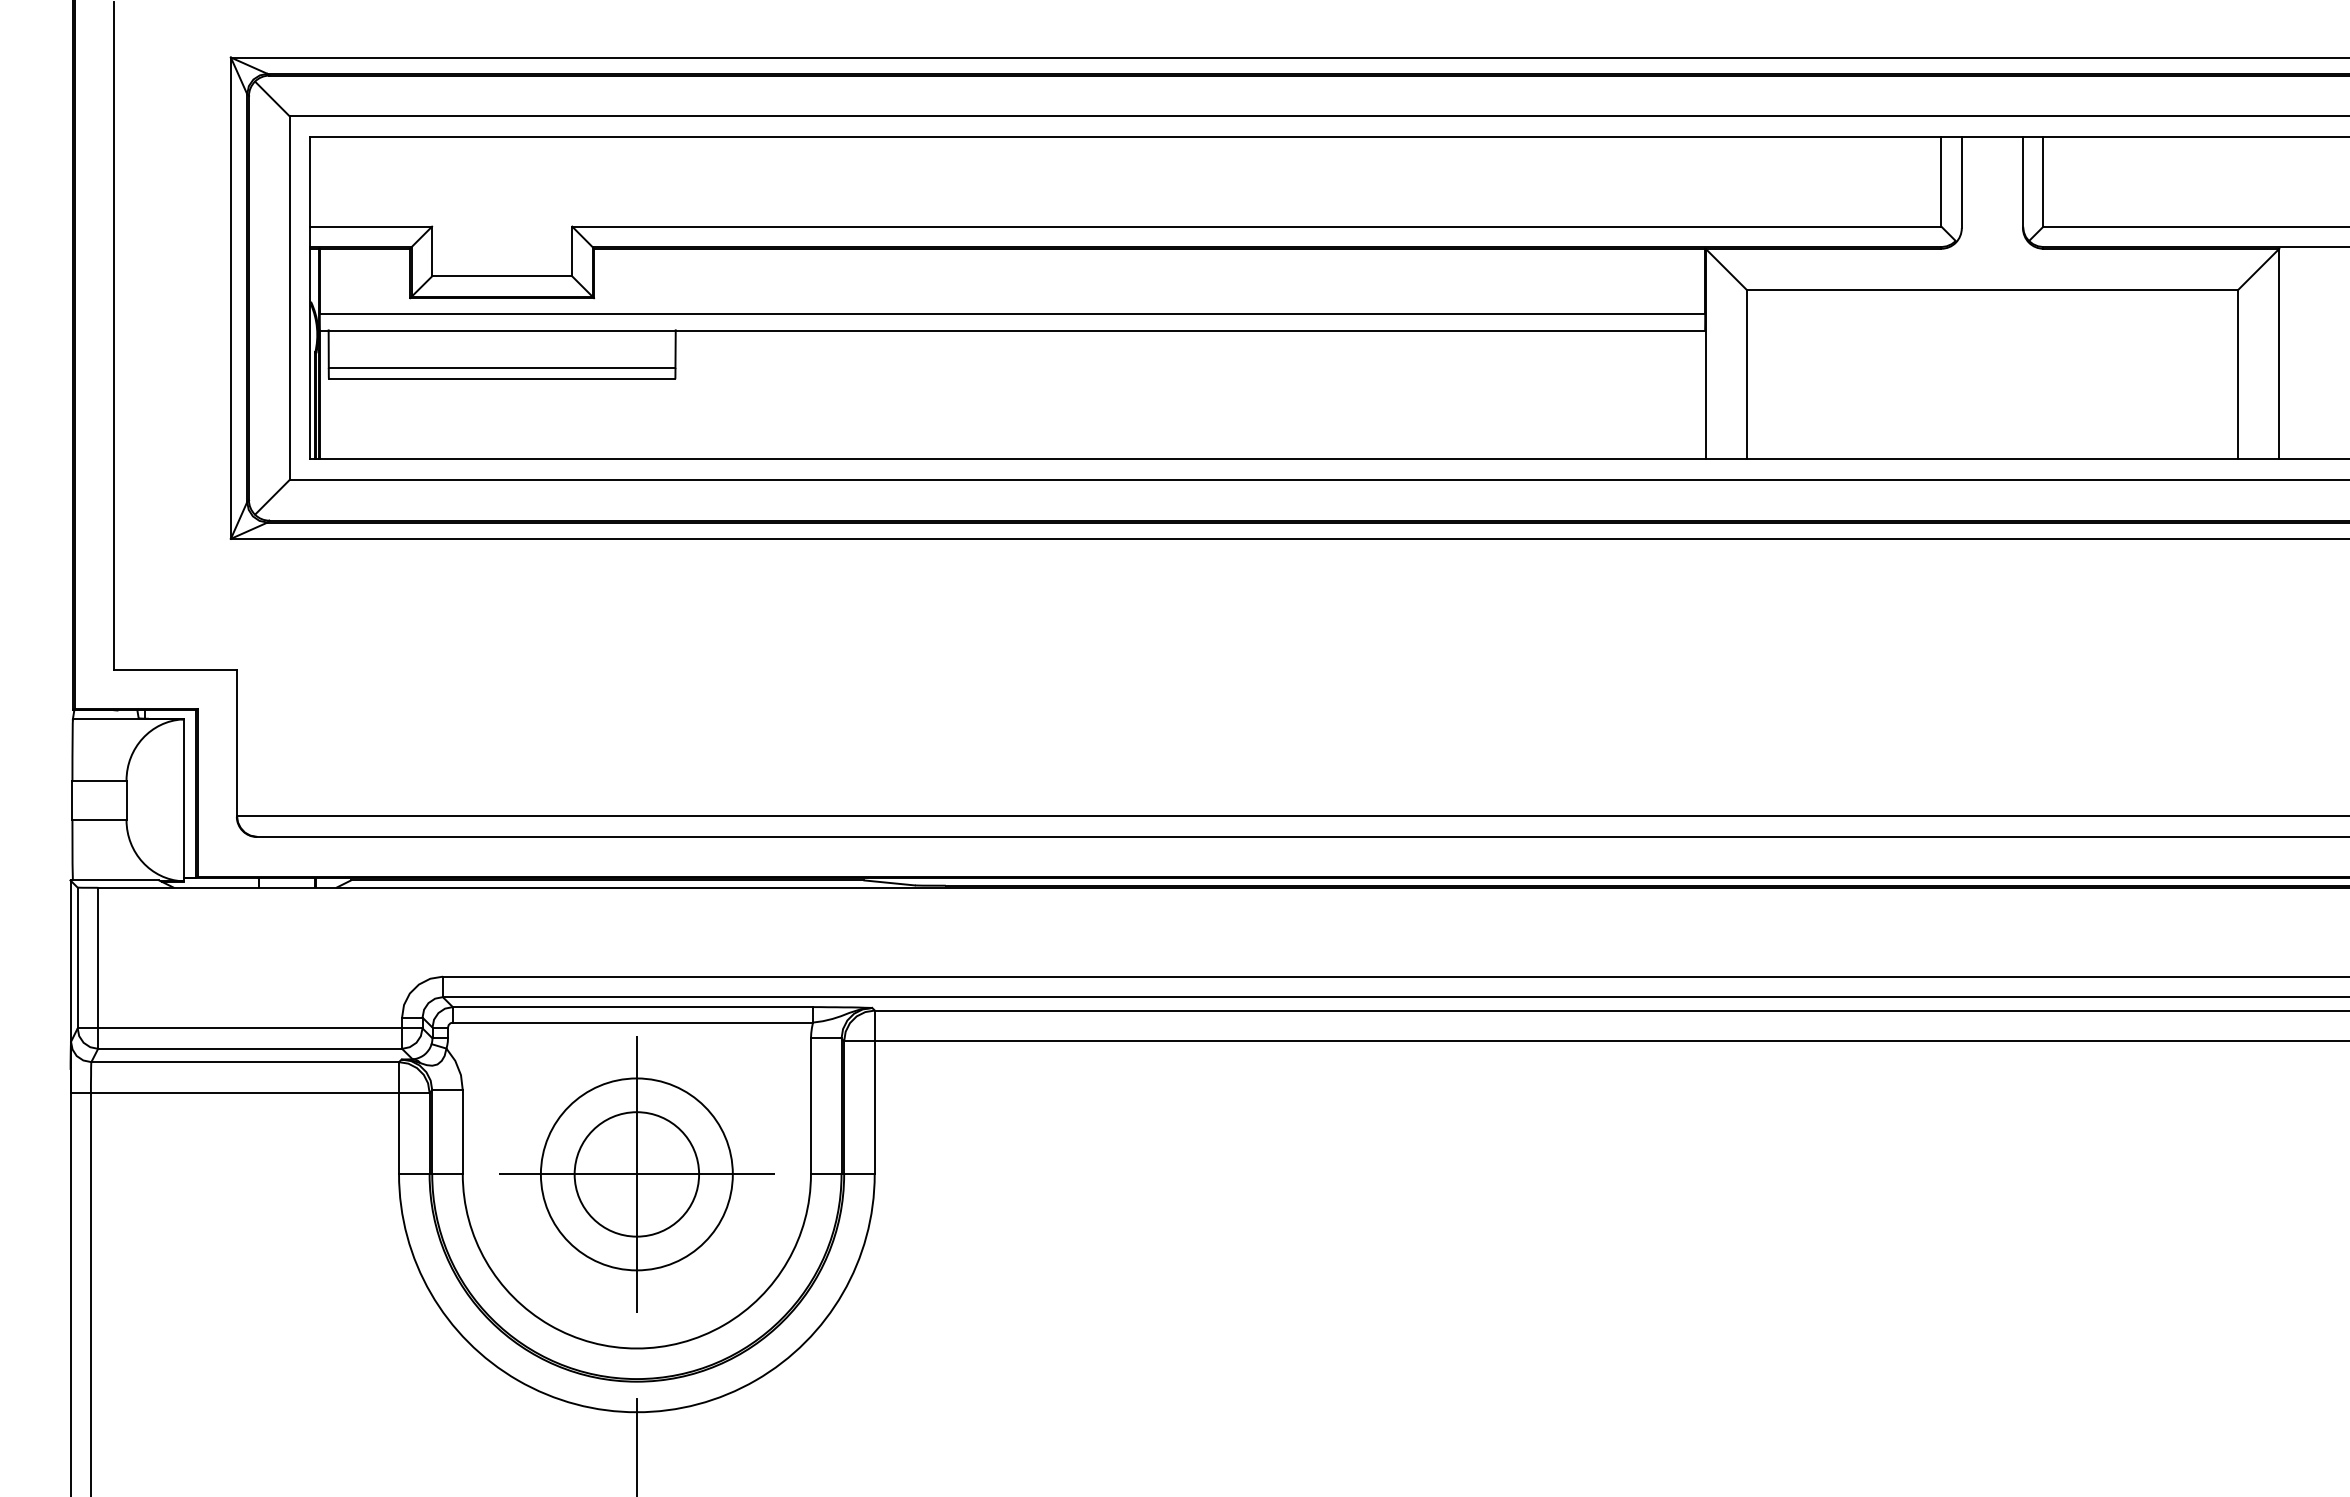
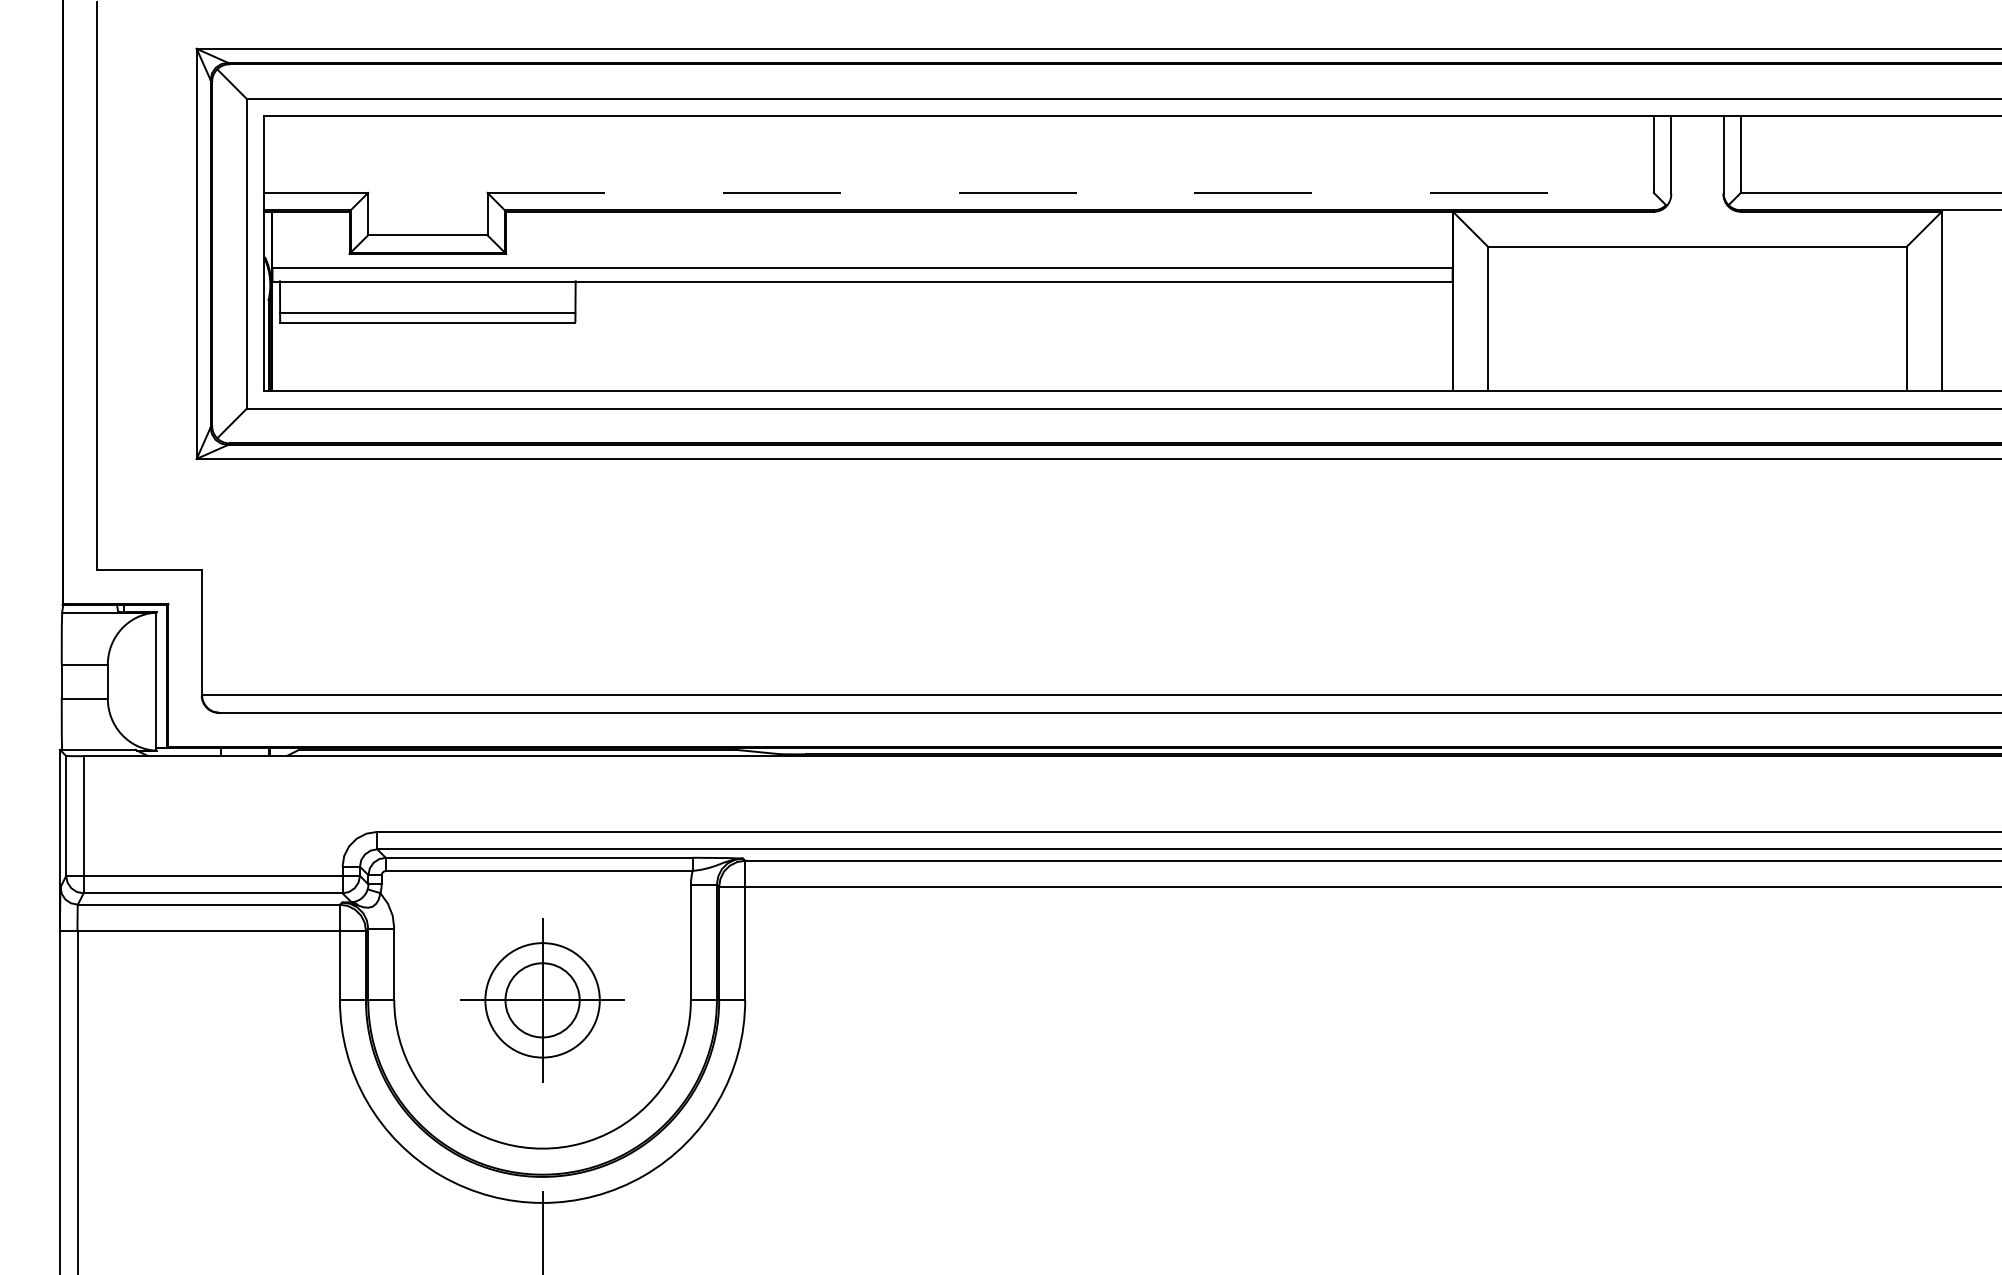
line: (1256, 226) -> (1070, 192), solid -> dashed
part: (636, 1174) -> (542, 1000), size x0.7

